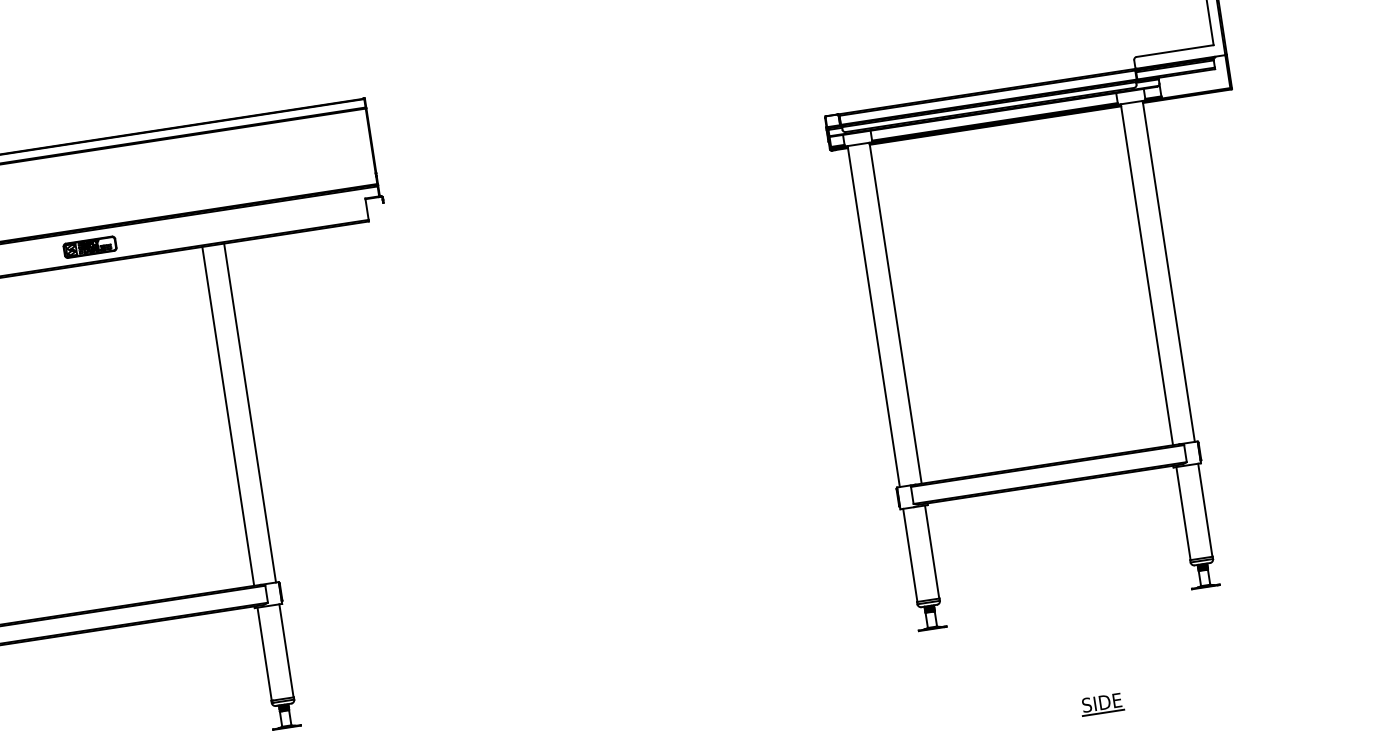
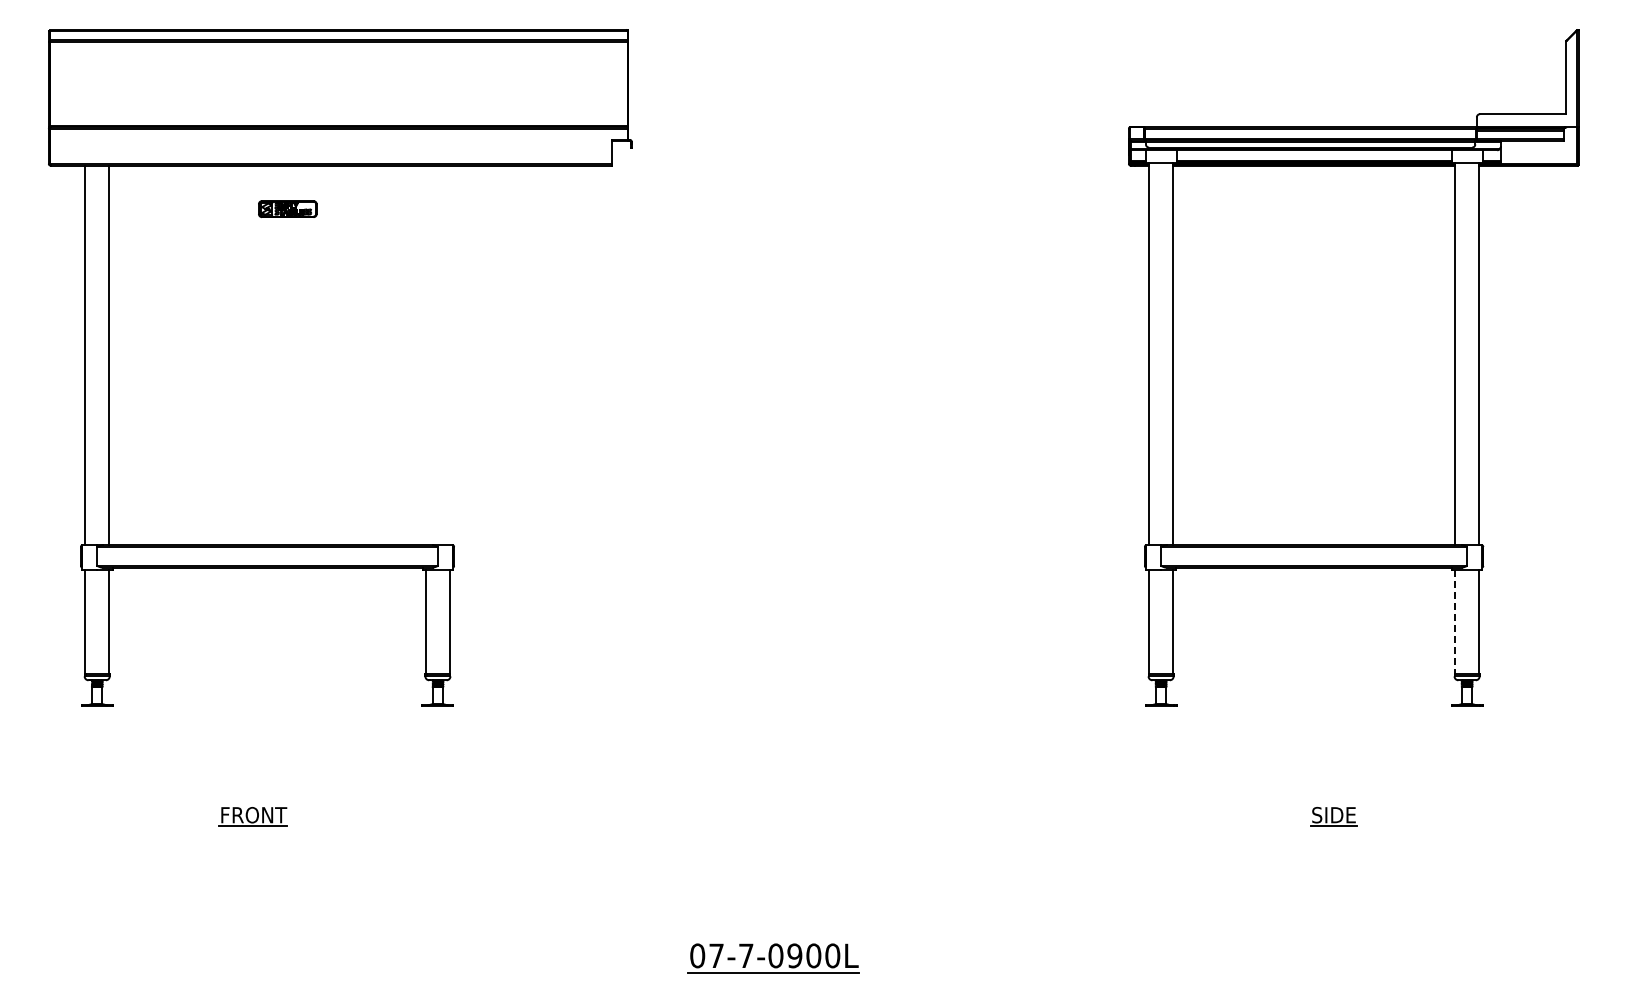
part: (89, 246) -> (287, 208), moved
line: (250, 413) -> (450, 355), removed
line: (228, 416) -> (425, 355), removed
line: (1183, 514) -> (1454, 622), solid -> dashed

